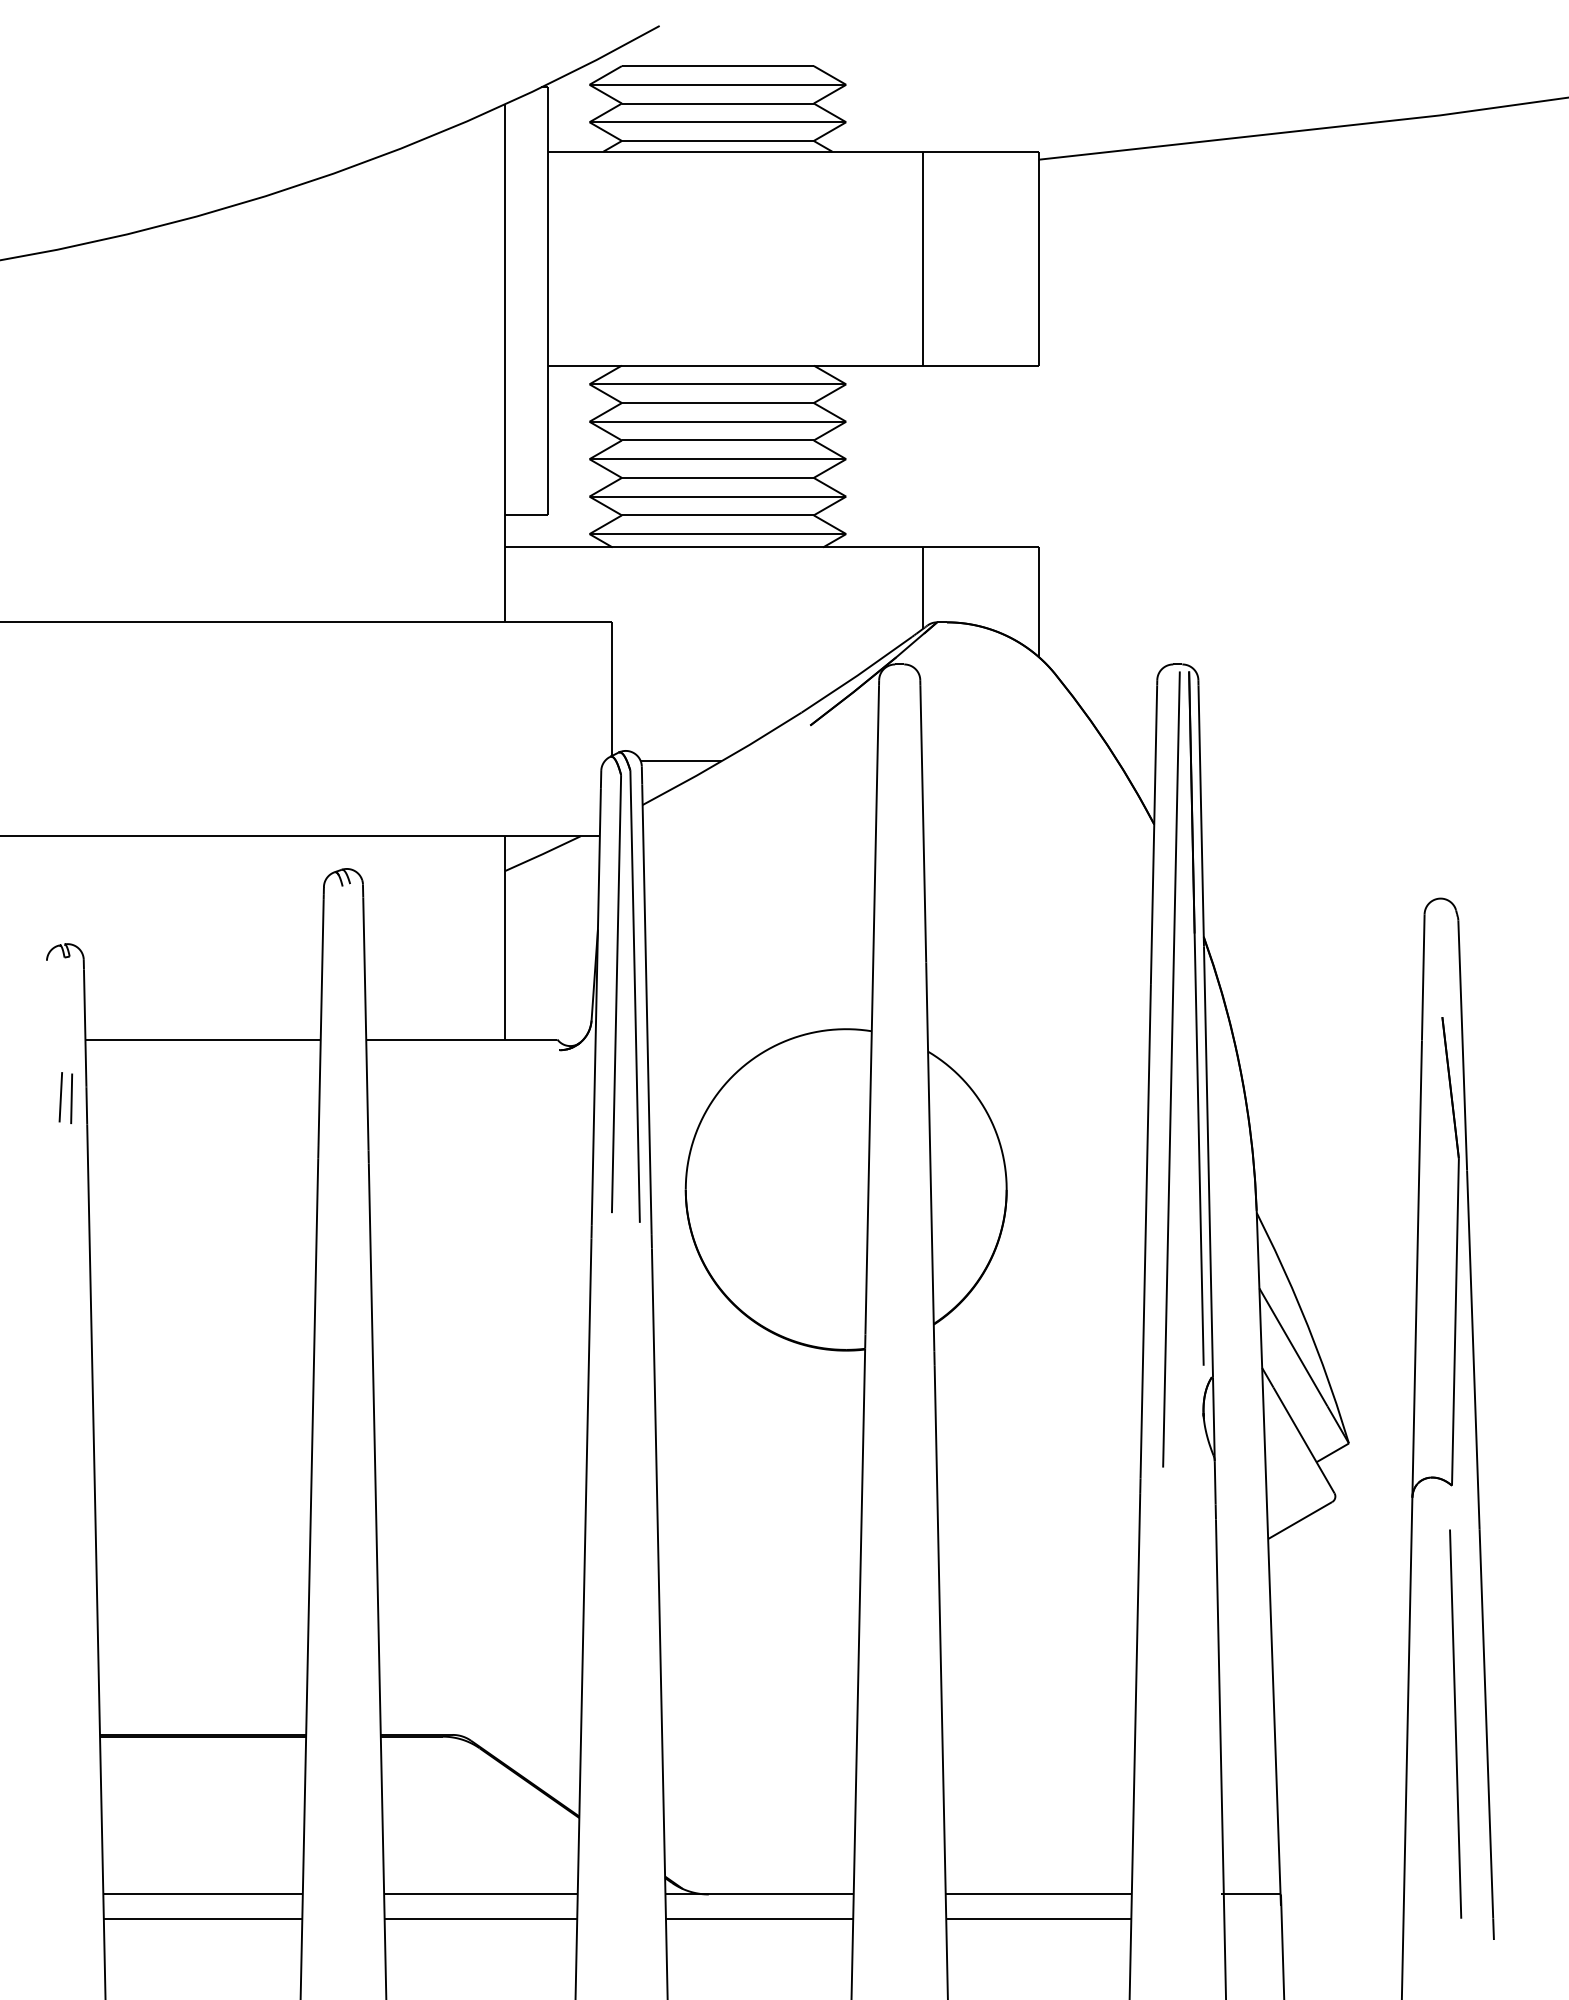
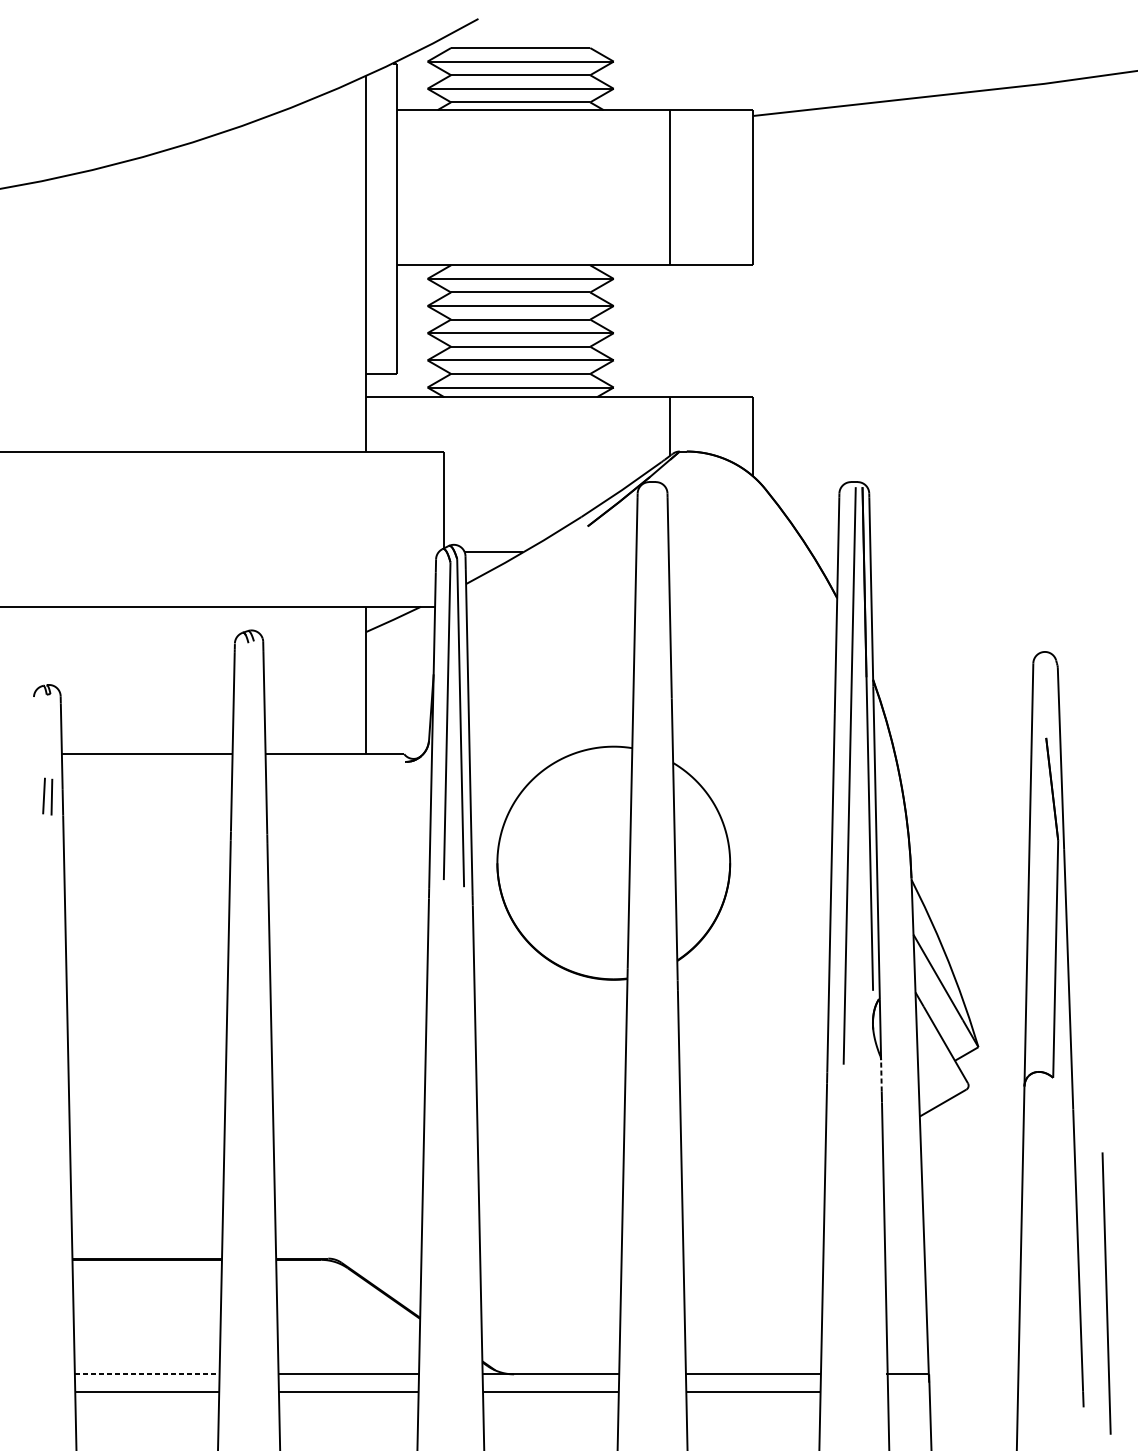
line: (1215, 1482) -> (881, 1075), solid -> dashed
line: (1455, 1723) -> (1106, 1293), moved
line: (203, 1894) -> (147, 1374), solid -> dashed

